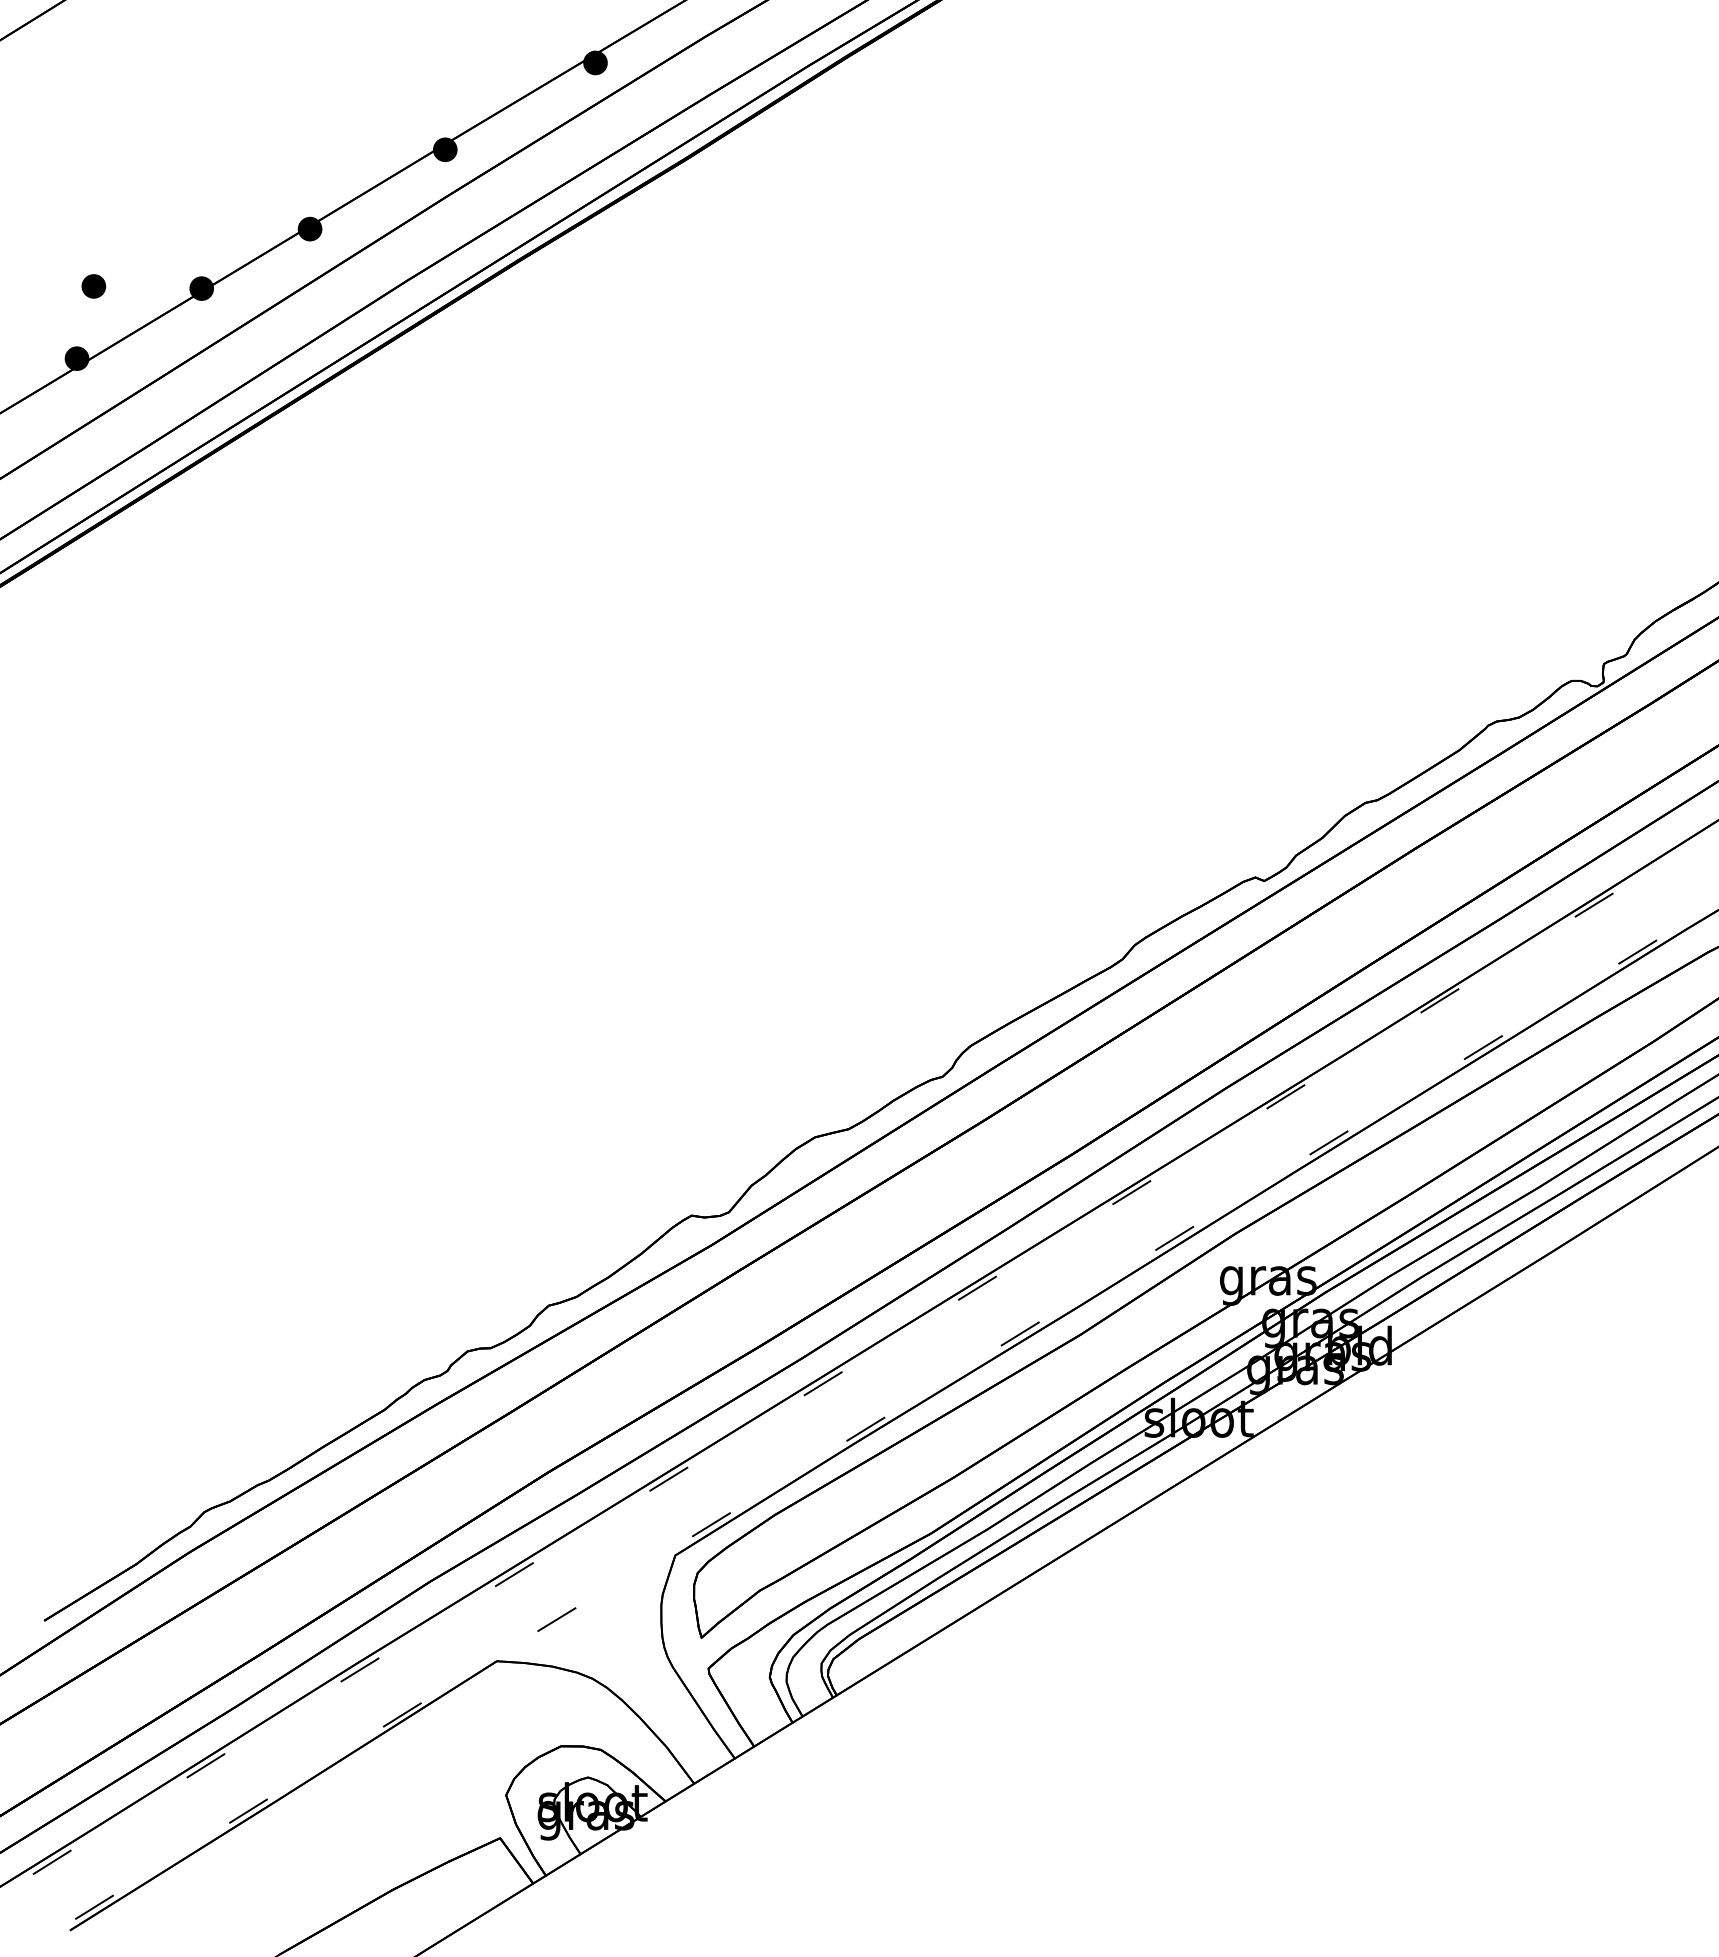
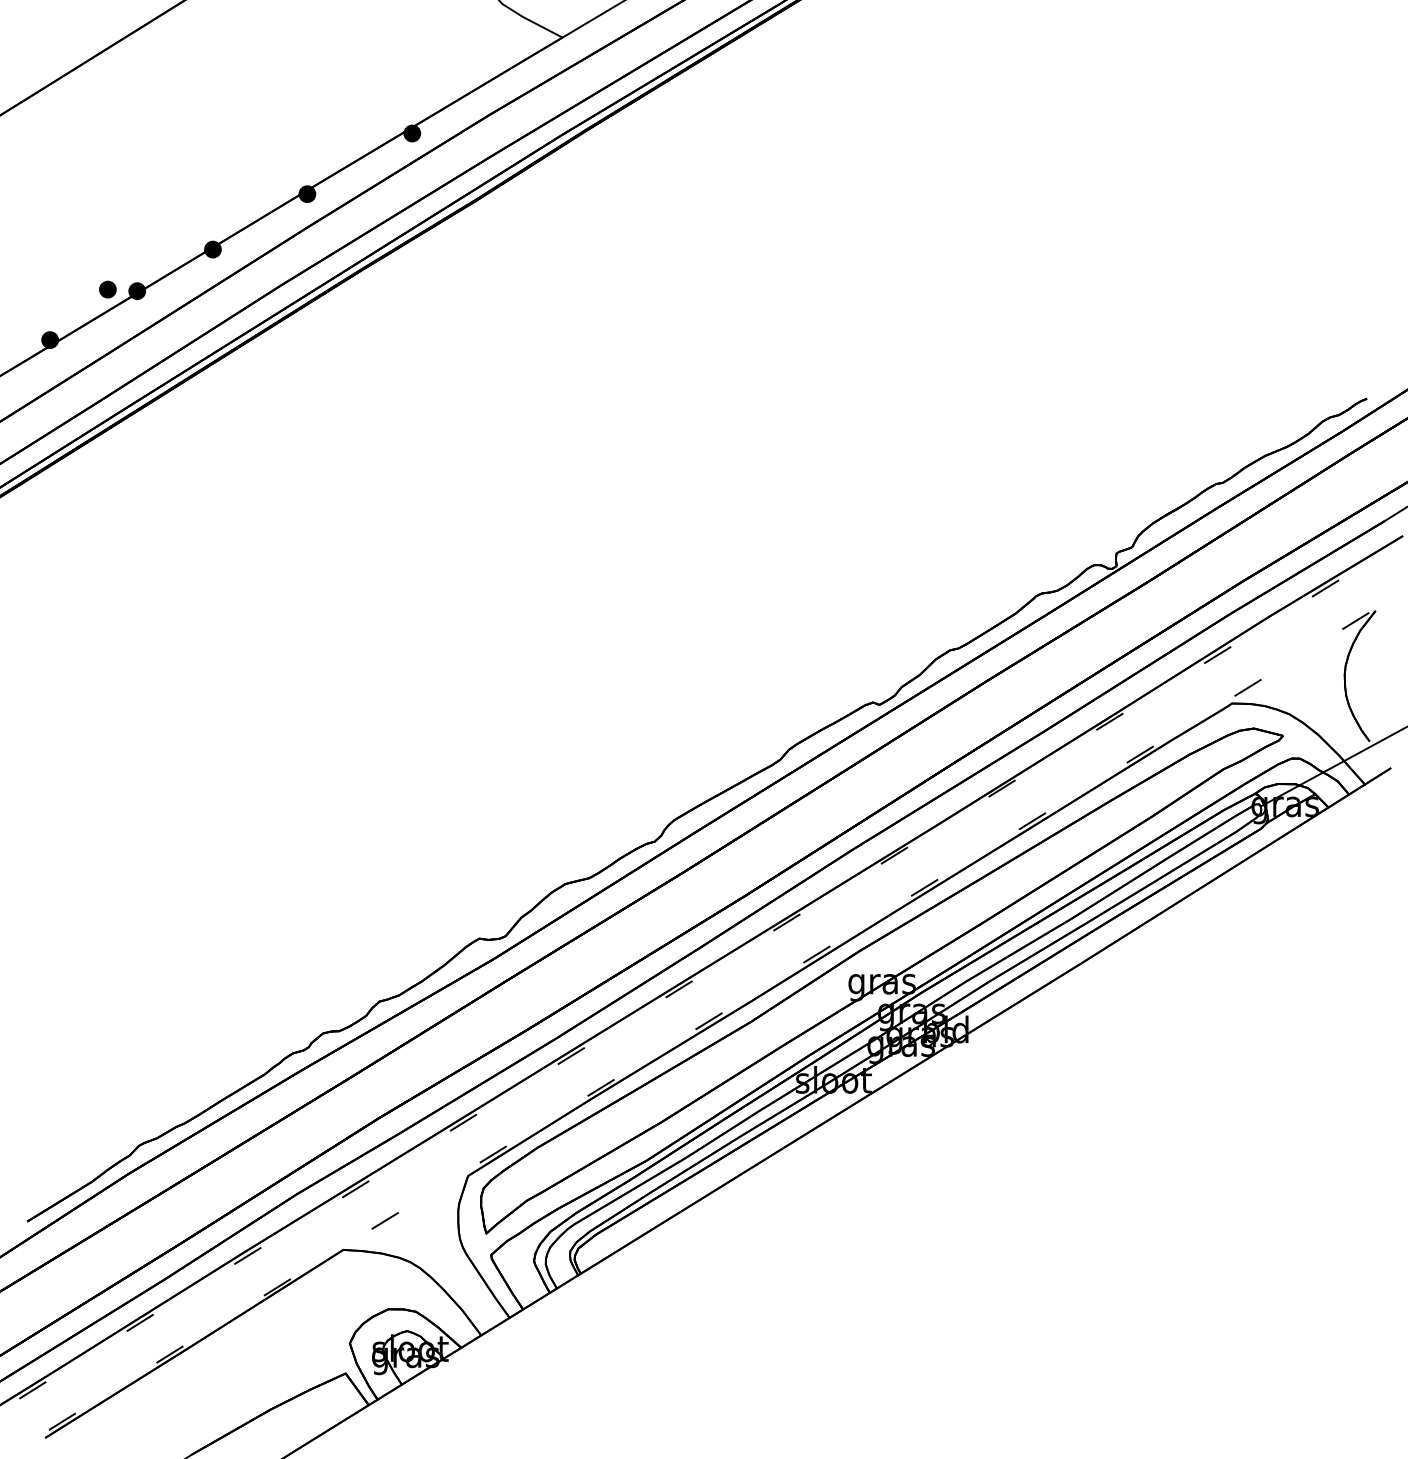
part: (93, 286) -> (107, 289), moved

